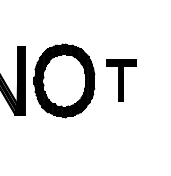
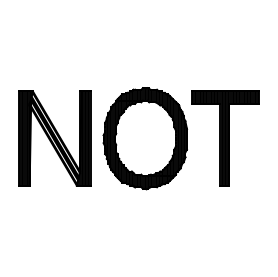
part: (121, 80) -> (225, 138), size x1.67

